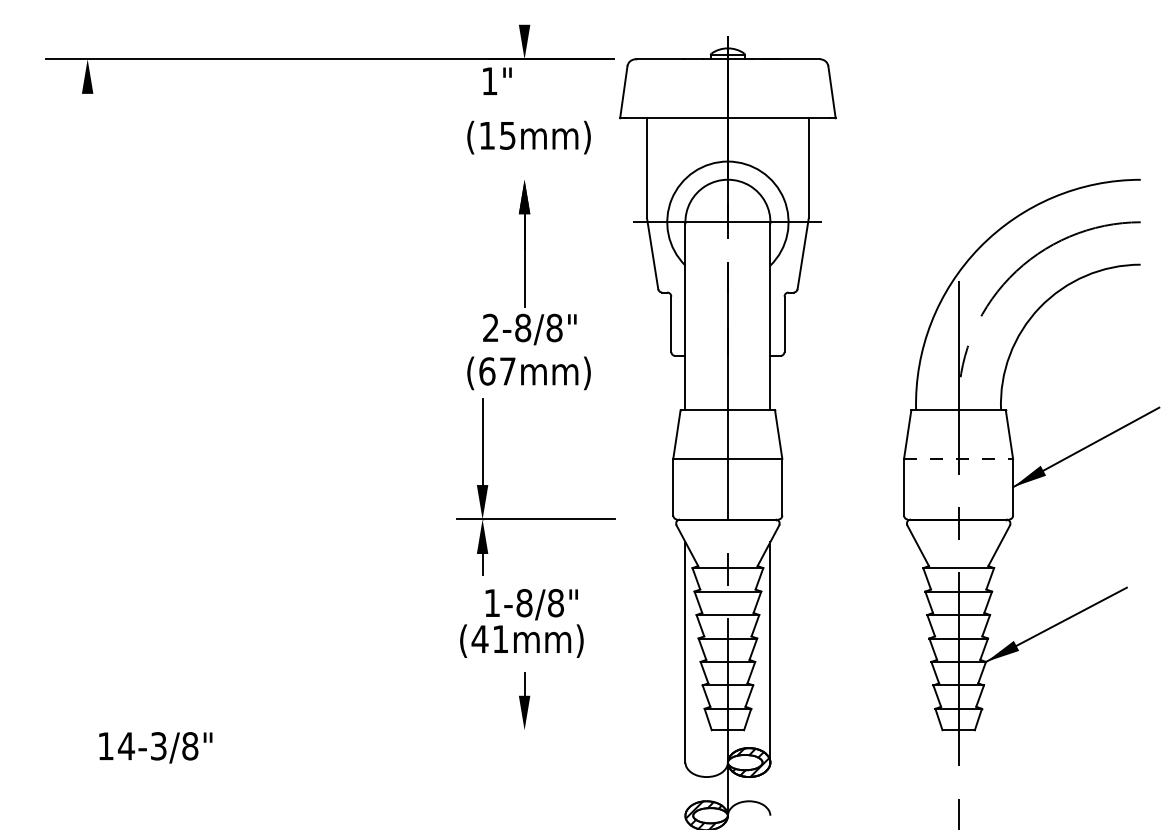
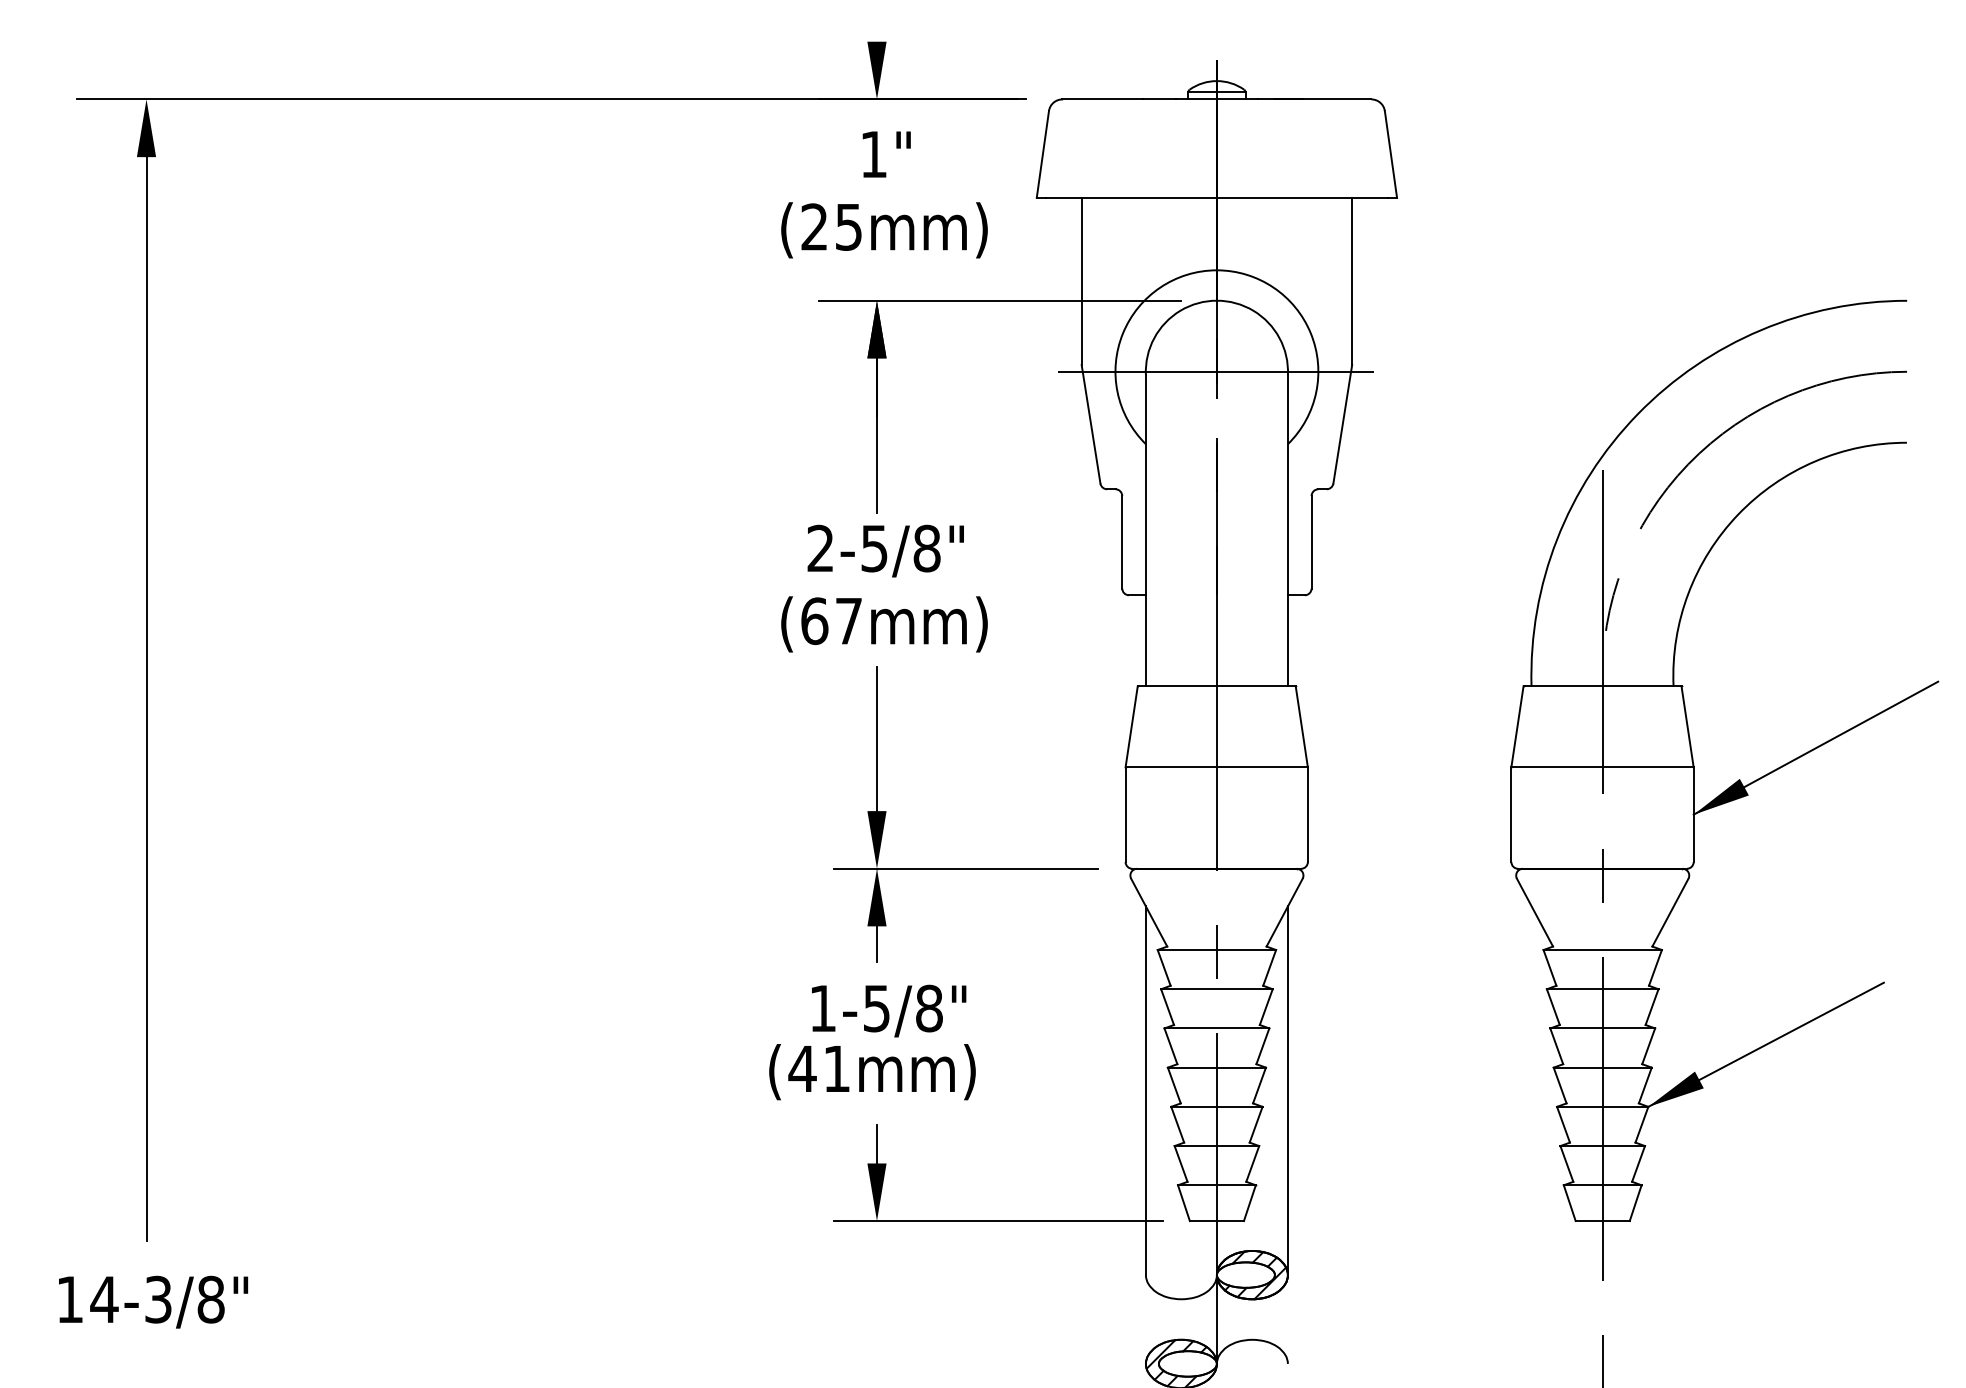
text: (497, 80) -> (886, 153), moved
text: (486, 135) -> (813, 226), (15mm) -> (25mm)
line: (598, 179) -> (1000, 300), added
text: (523, 327) -> (875, 547), 2-8/8" -> 2-5/8"
line: (87, 417) -> (146, 698), added
line: (958, 458) -> (1602, 766), dashed -> solid
part: (535, 518) -> (965, 867), moved
text: (524, 603) -> (876, 1009), 1-8/8" -> 1-5/8"
line: (596, 730) -> (997, 1221), added
text: (155, 747) -> (152, 1301), moved

